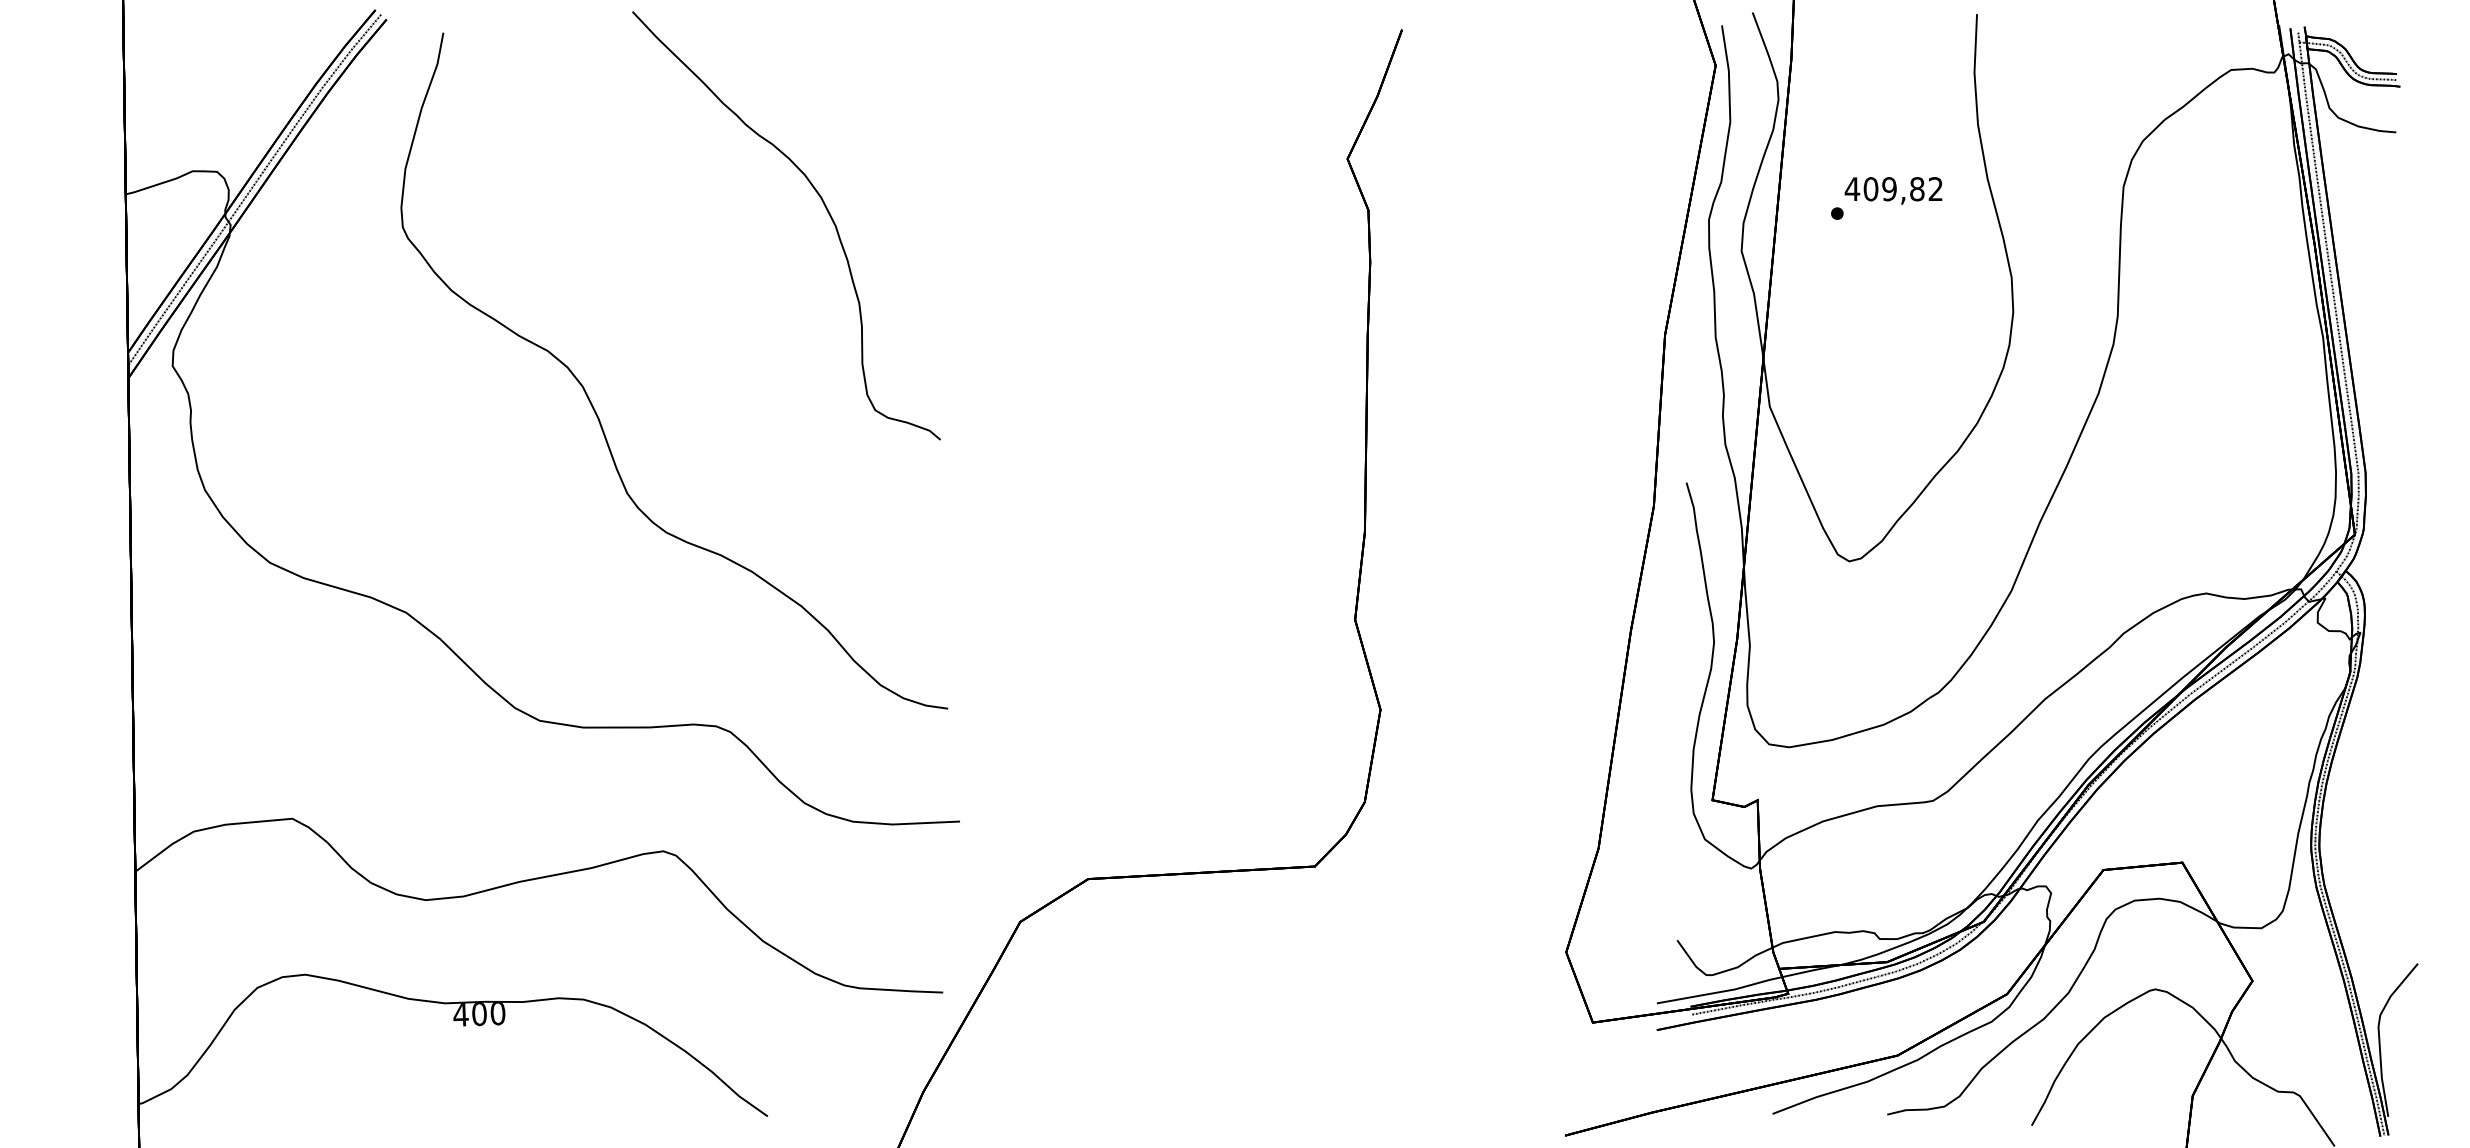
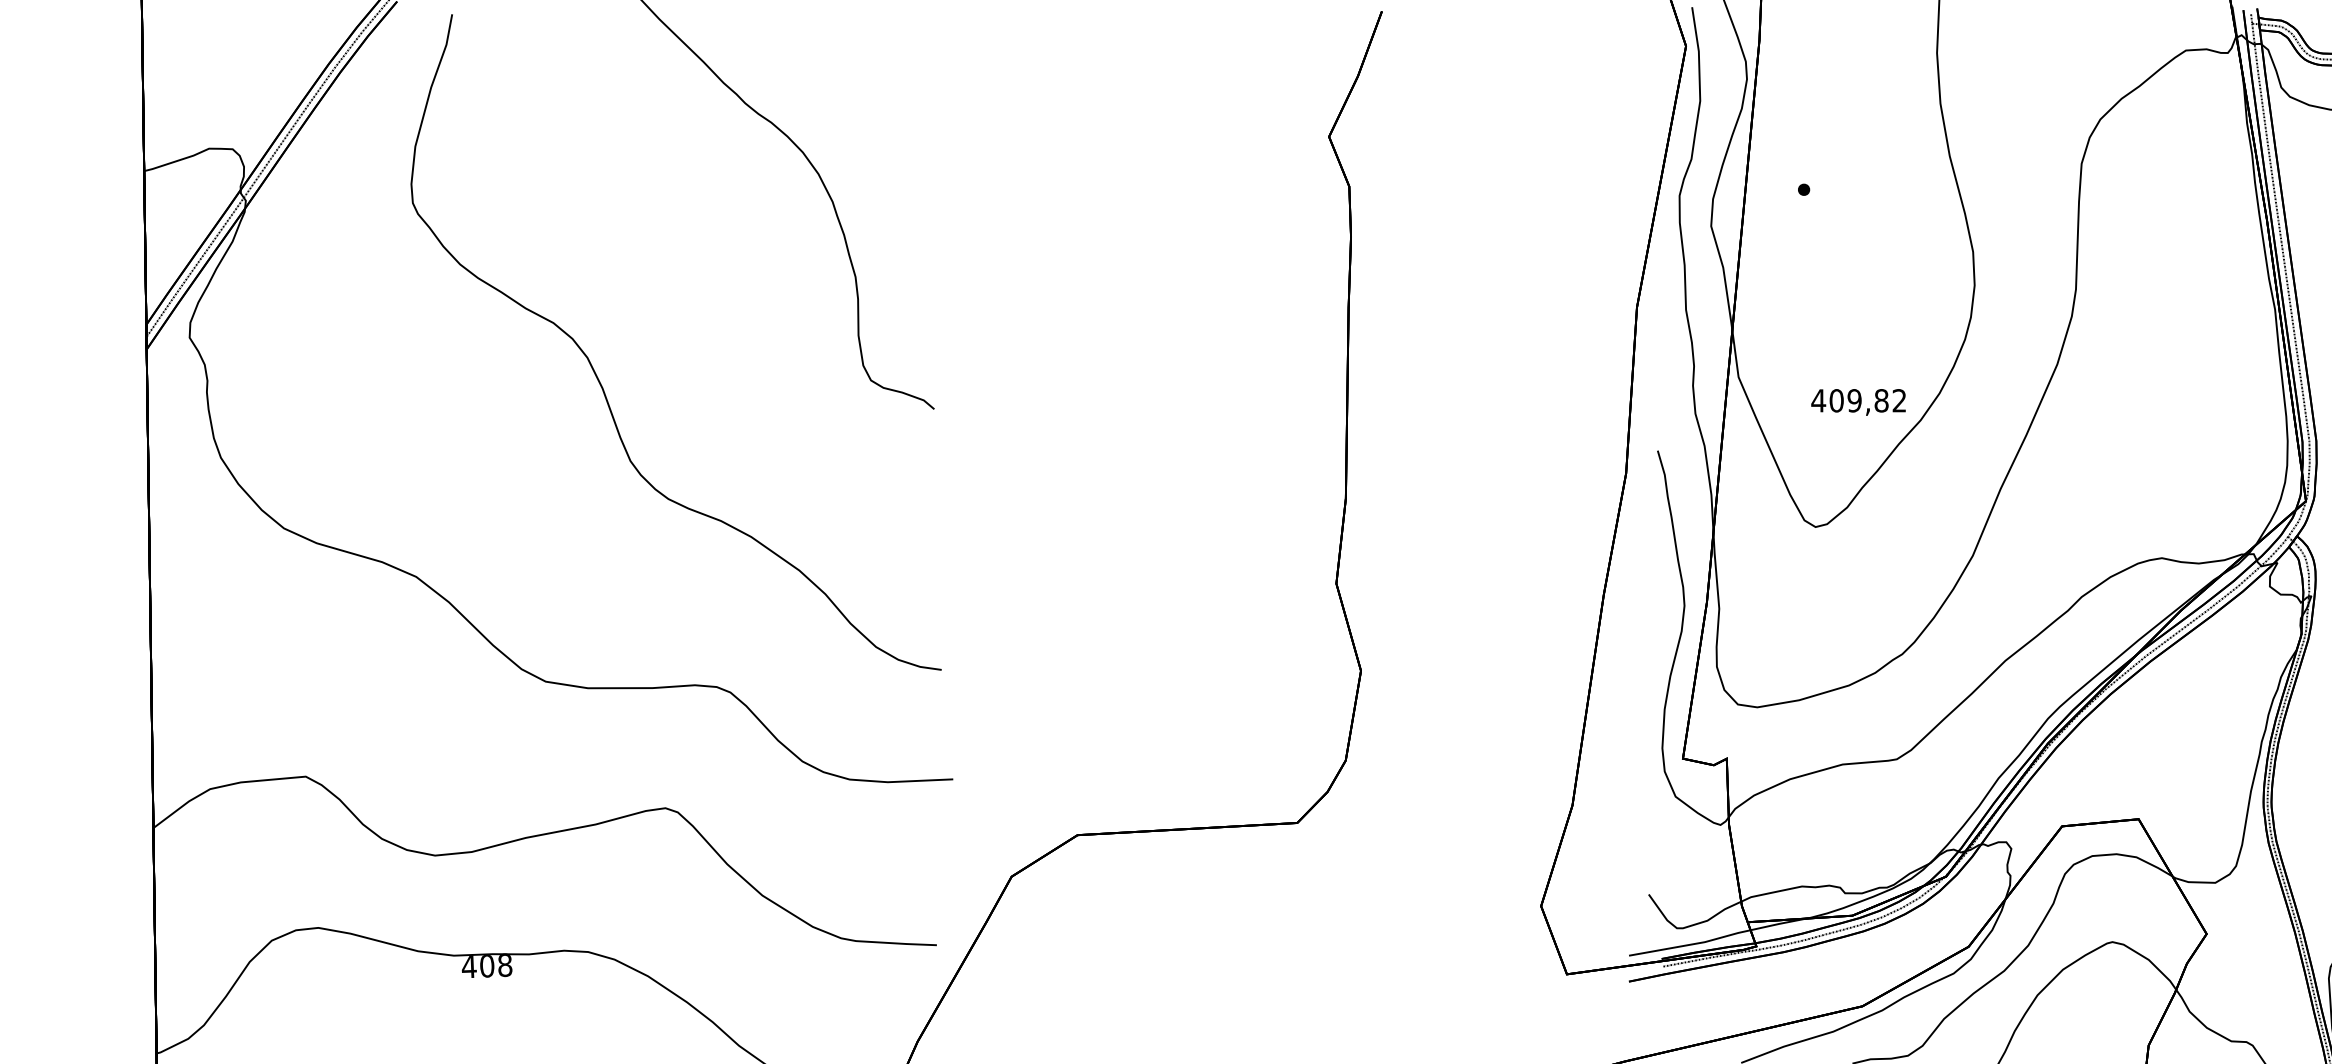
text: (1893, 190) -> (1858, 402), moved
text: (497, 1014) -> (504, 966), 400 -> 408

